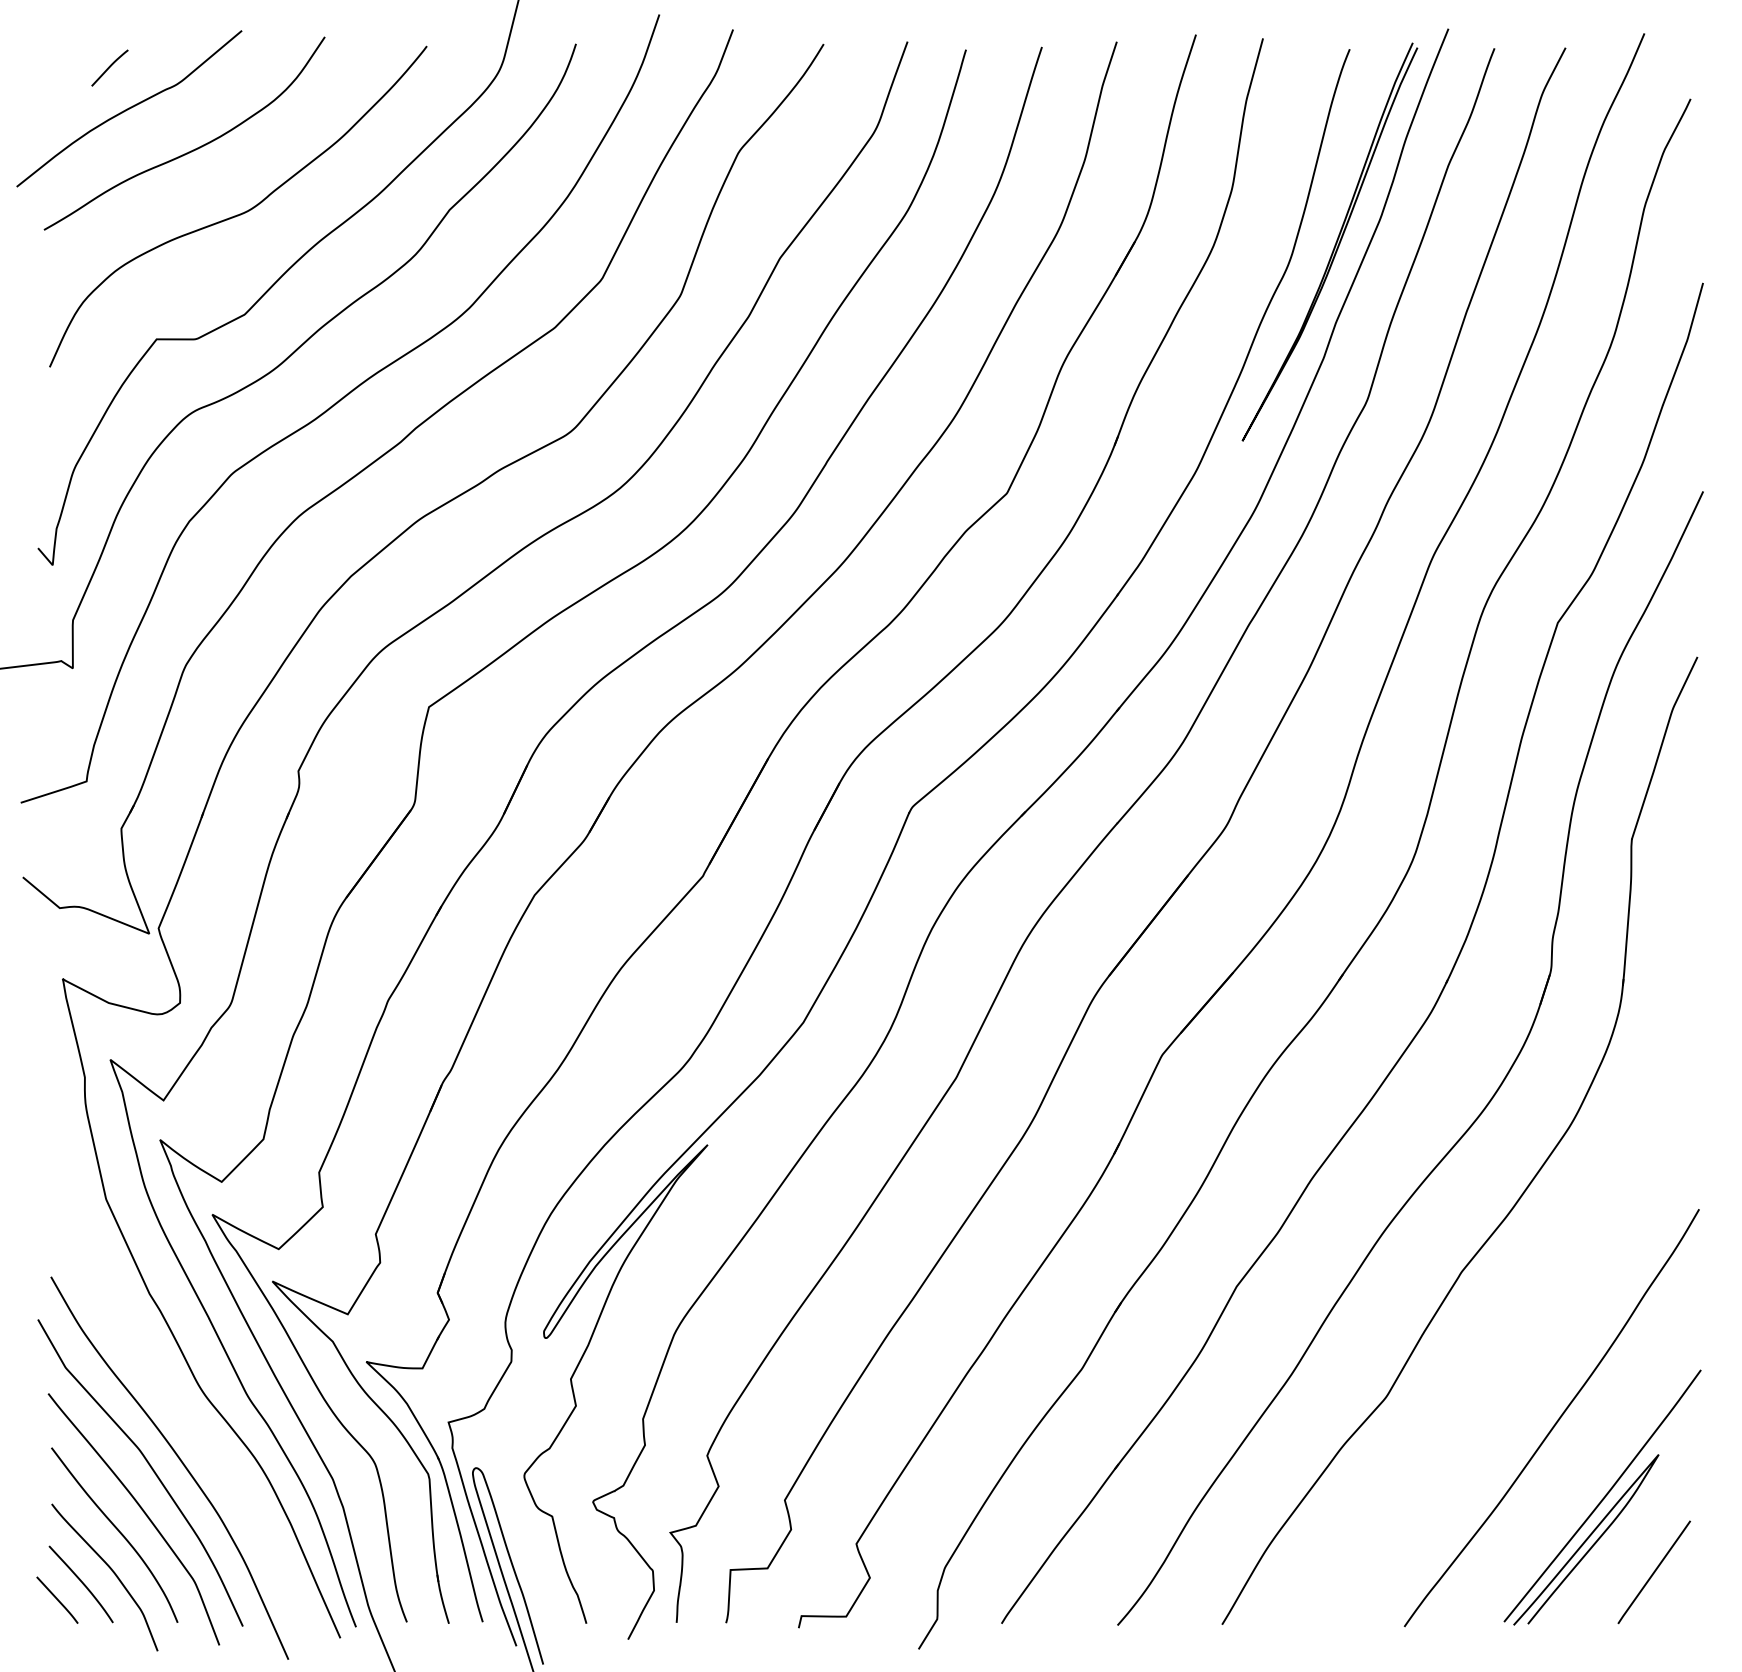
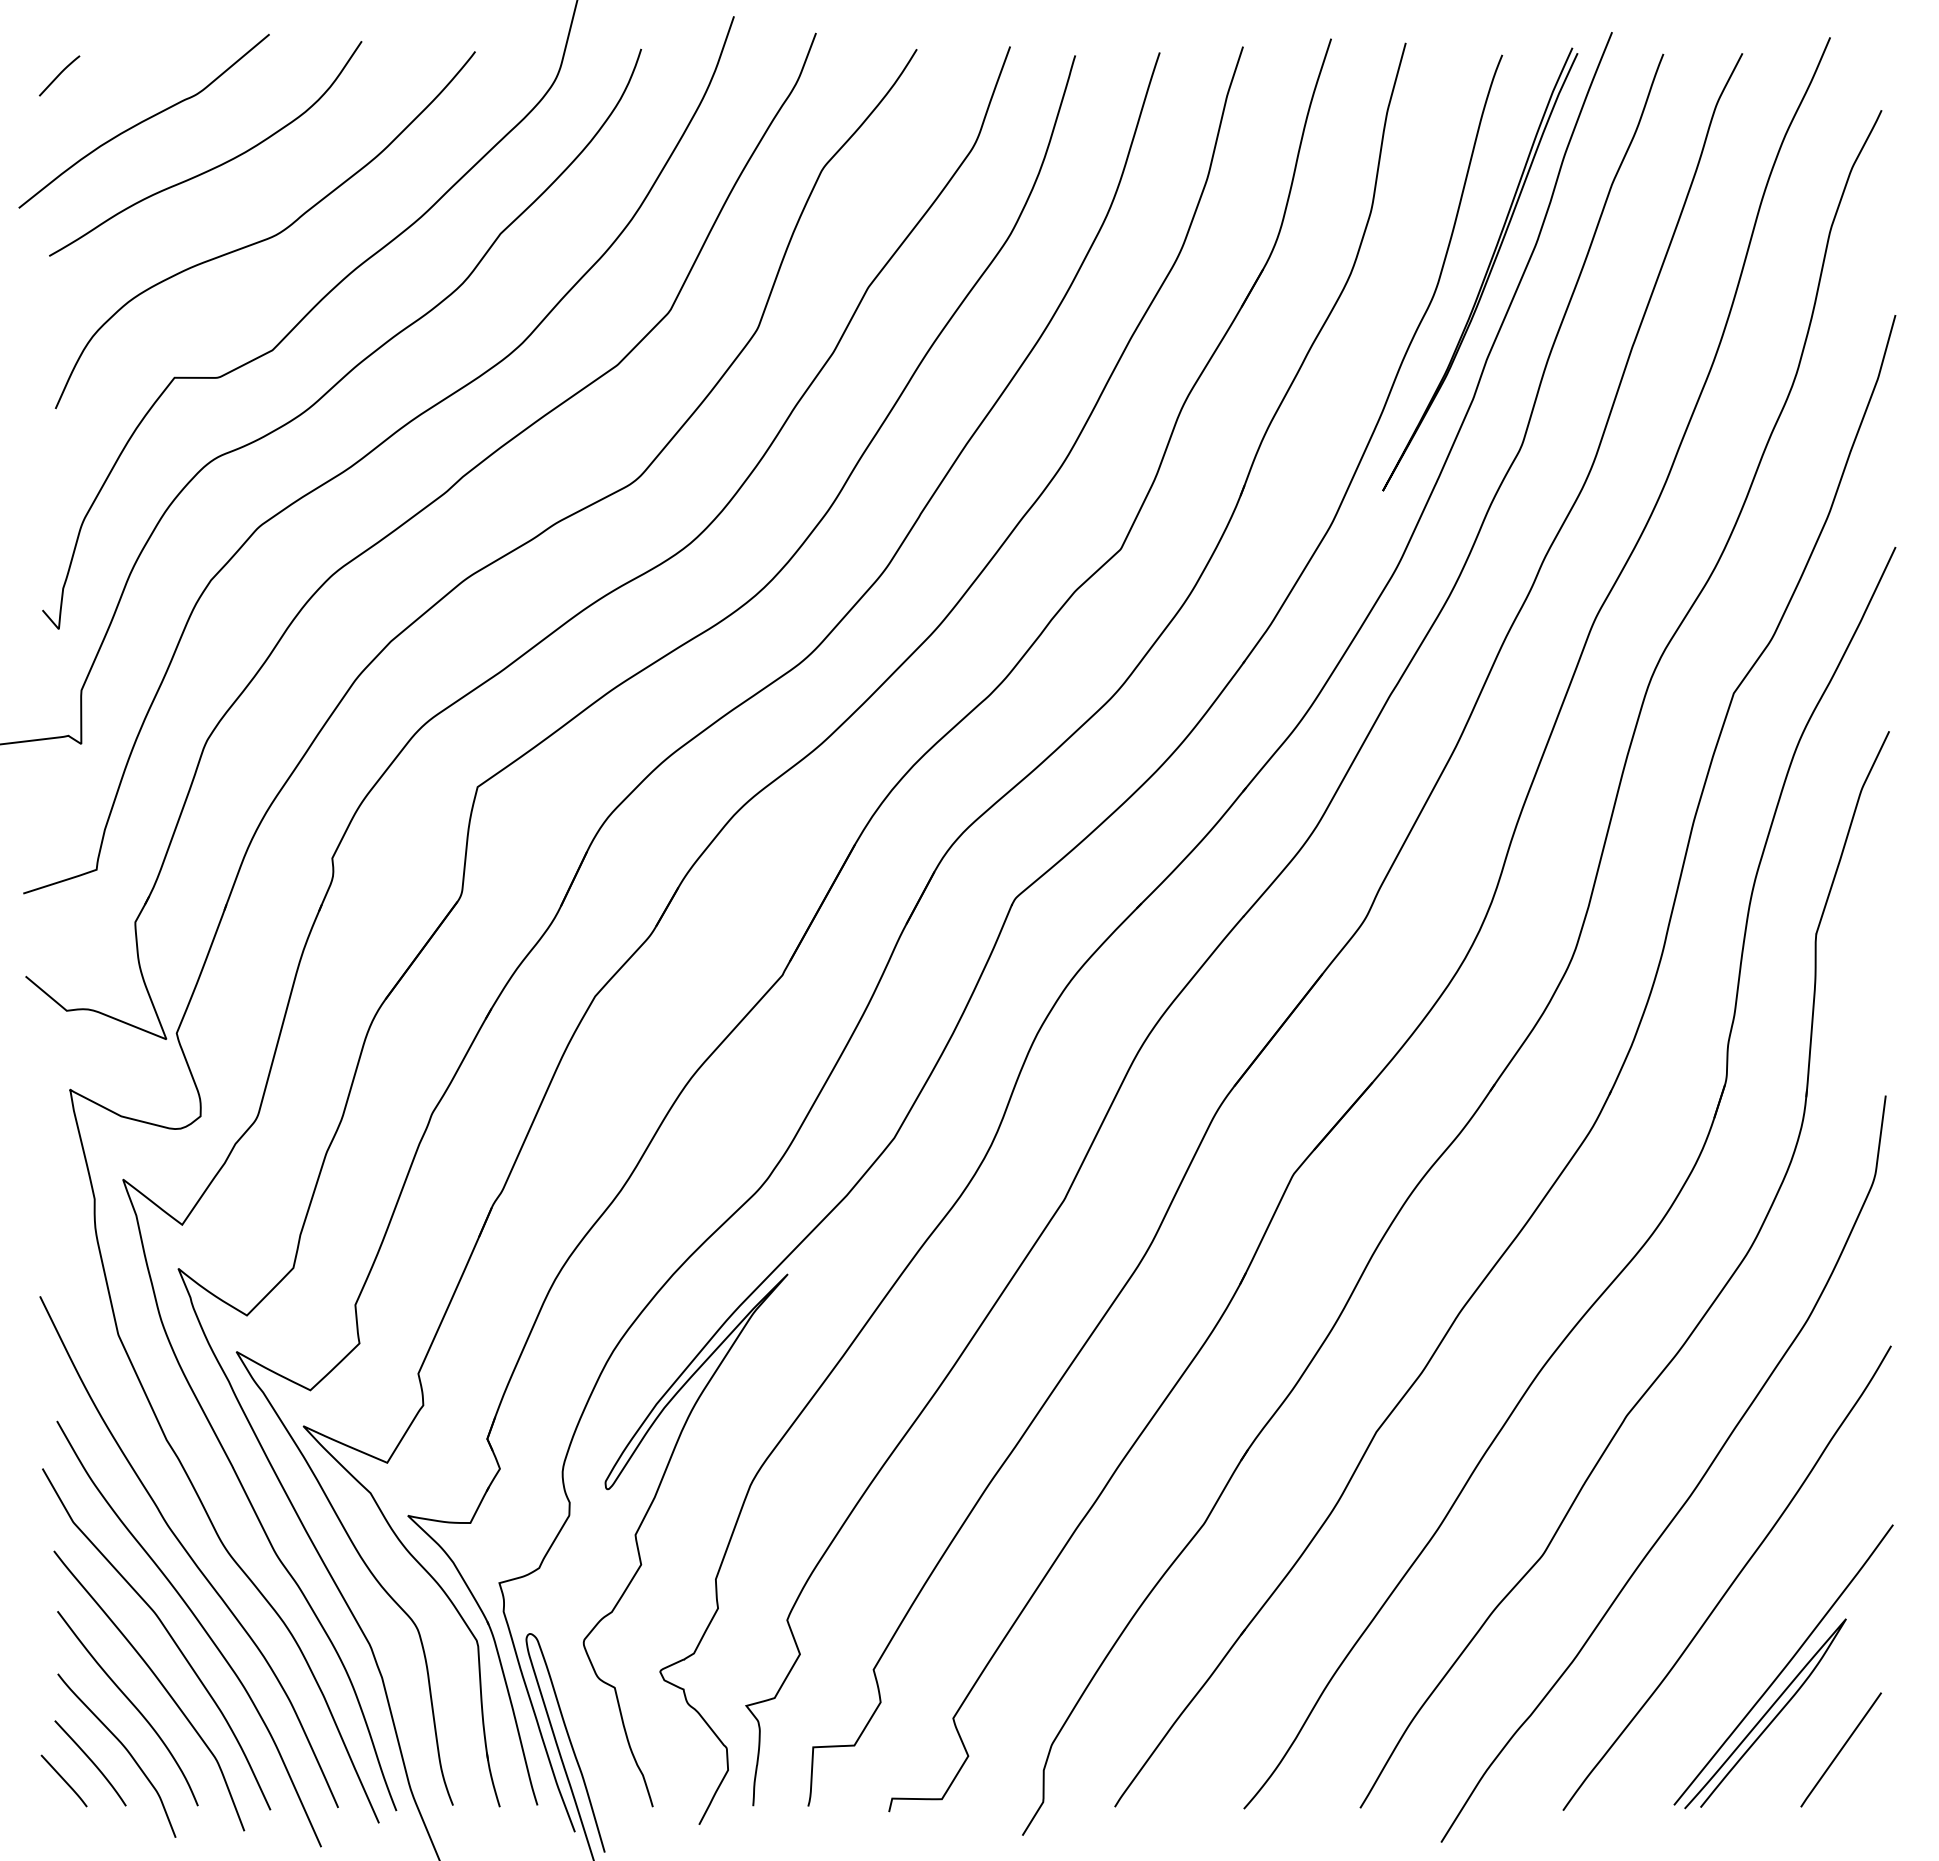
curve: (109, 67) -> (59, 75), moved
curve: (1521, 1338) -> (1693, 1489), added
curve: (169, 1394) -> (188, 1552), added

